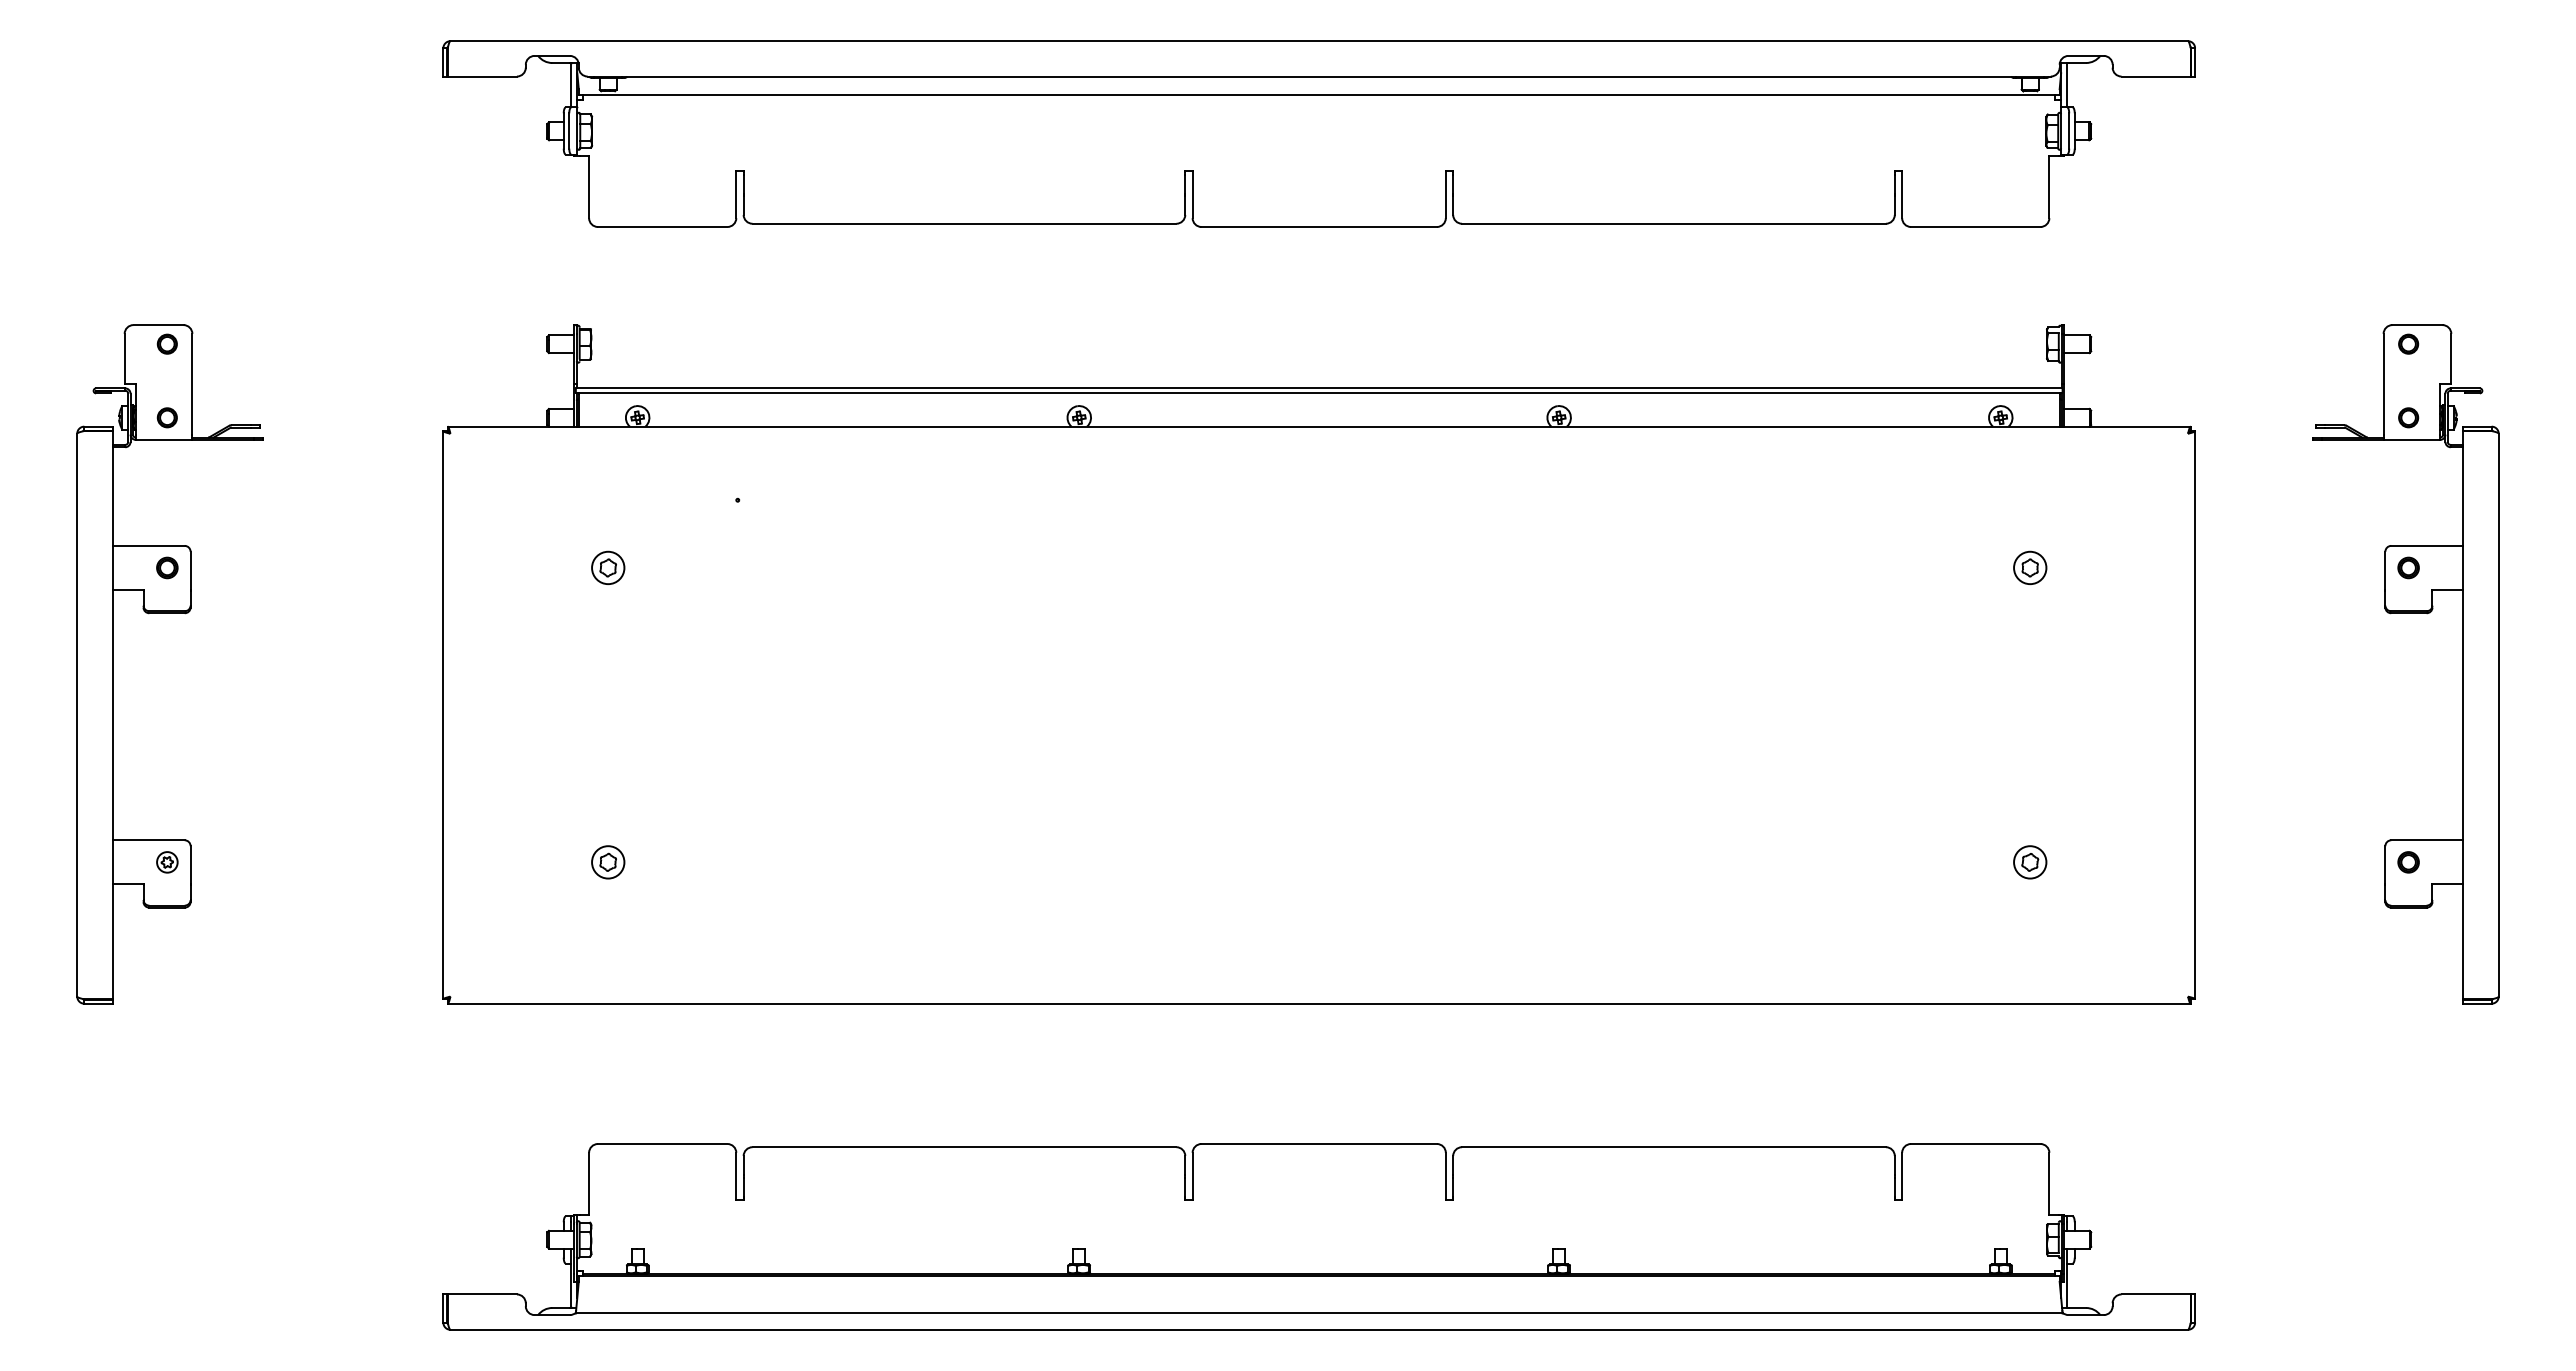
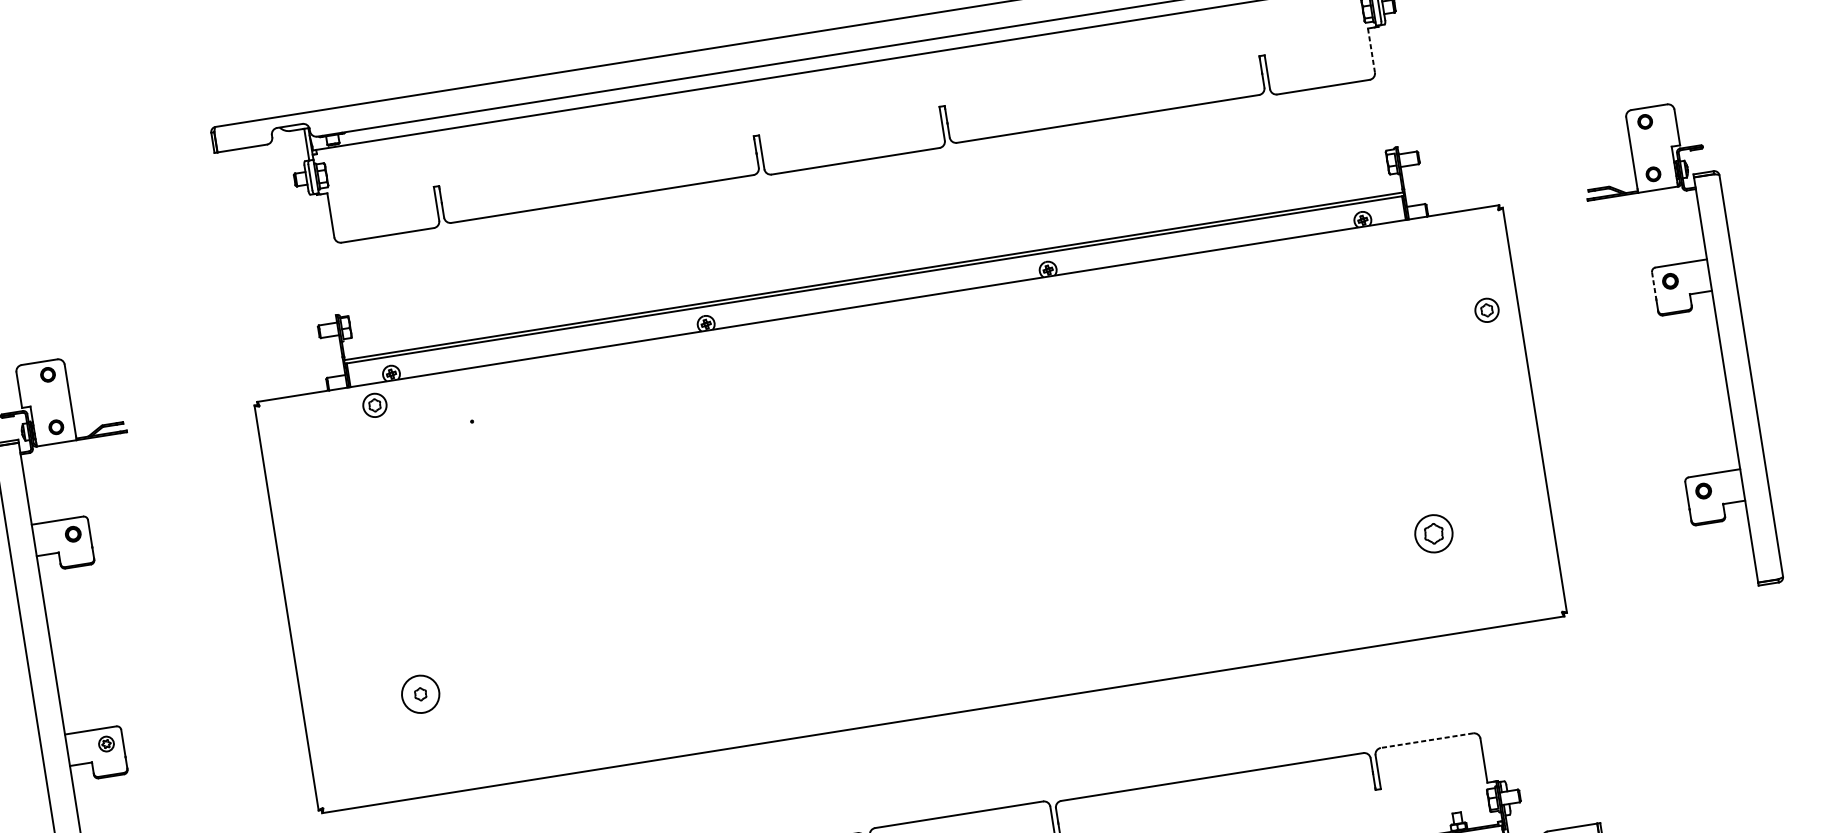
line: (2049, 187) -> (1371, 50), solid -> dashed
part: (608, 567) -> (375, 405), moved
part: (2030, 567) -> (1487, 310), moved
line: (2385, 570) -> (1654, 285), solid -> dashed
circle: (608, 862) -> (420, 694), size x1.6
part: (2030, 862) -> (1434, 533), size x1.6
line: (1975, 1144) -> (1426, 741), solid -> dashed

